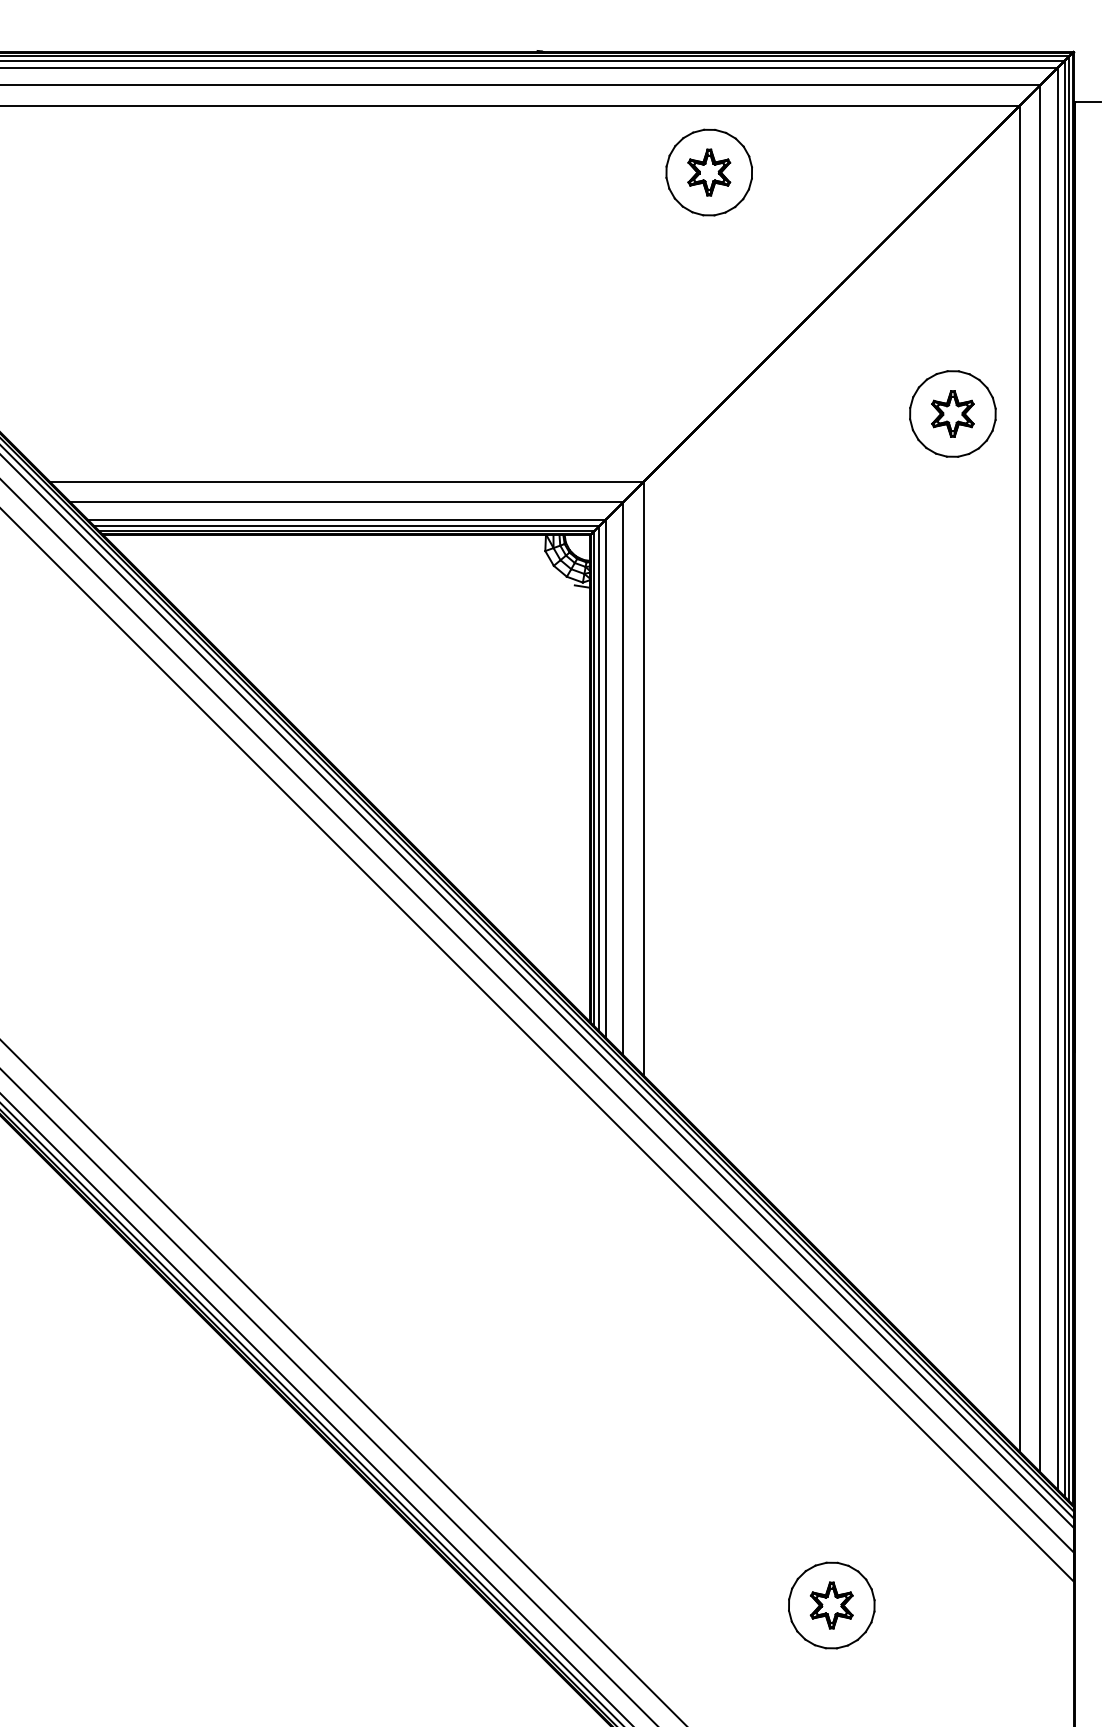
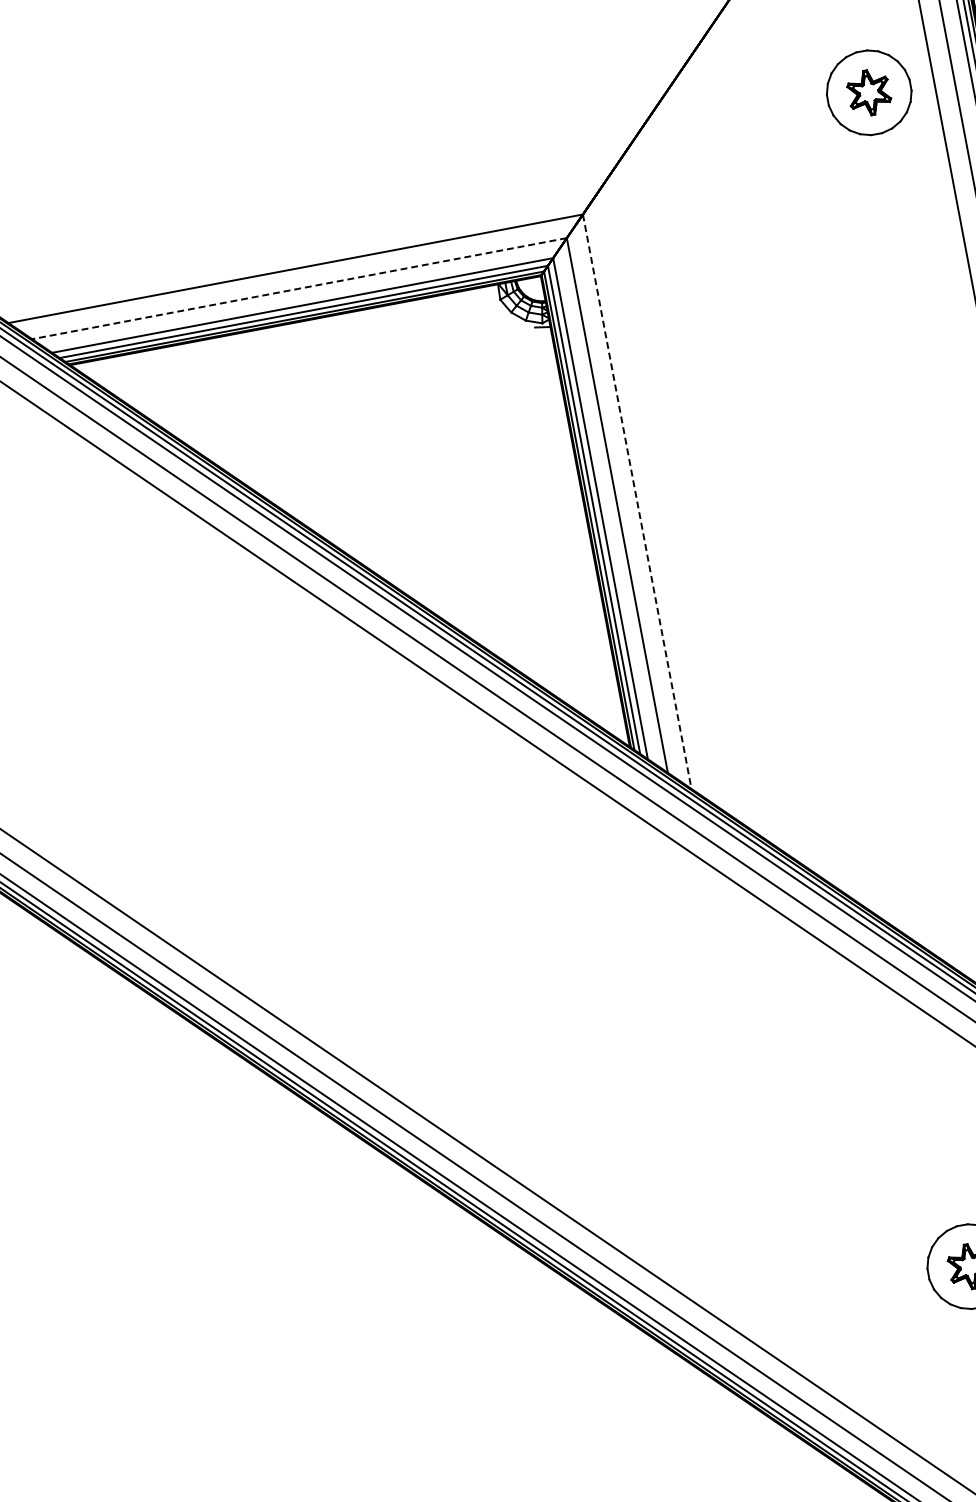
line: (346, 502) -> (299, 289), solid -> dashed
line: (643, 779) -> (636, 502), solid -> dashed

